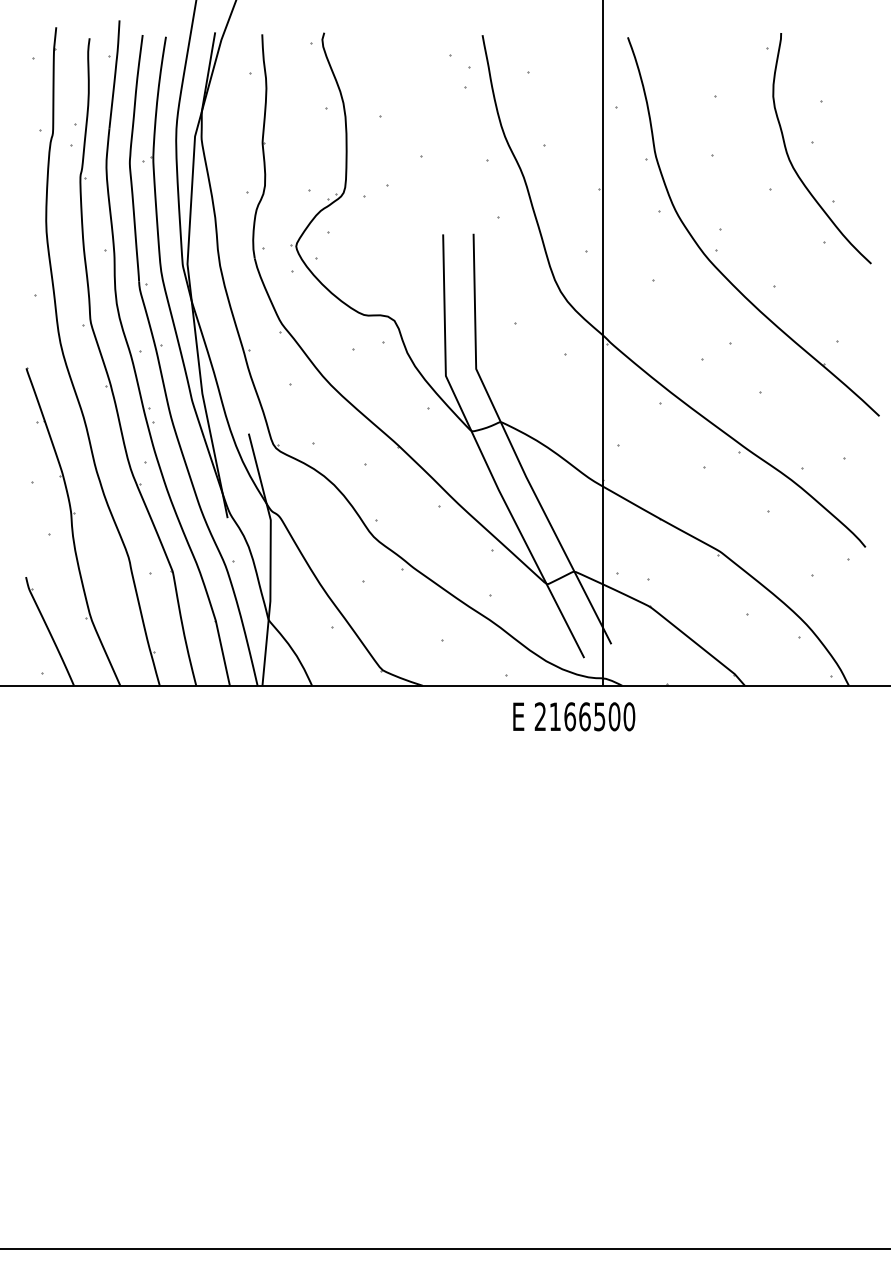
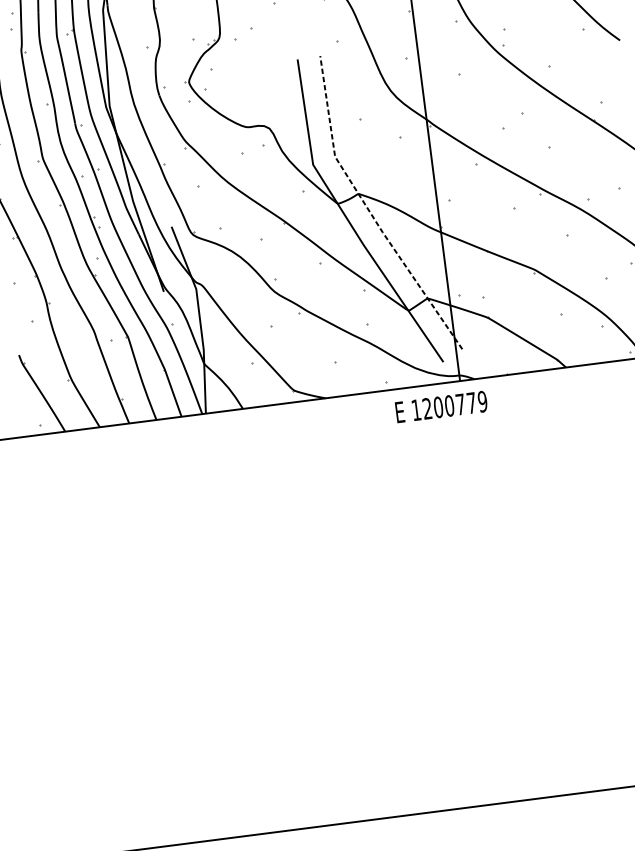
line: (511, 446) -> (368, 211), solid -> dashed
text: (584, 716) -> (449, 405), 2166500 -> 1200779

